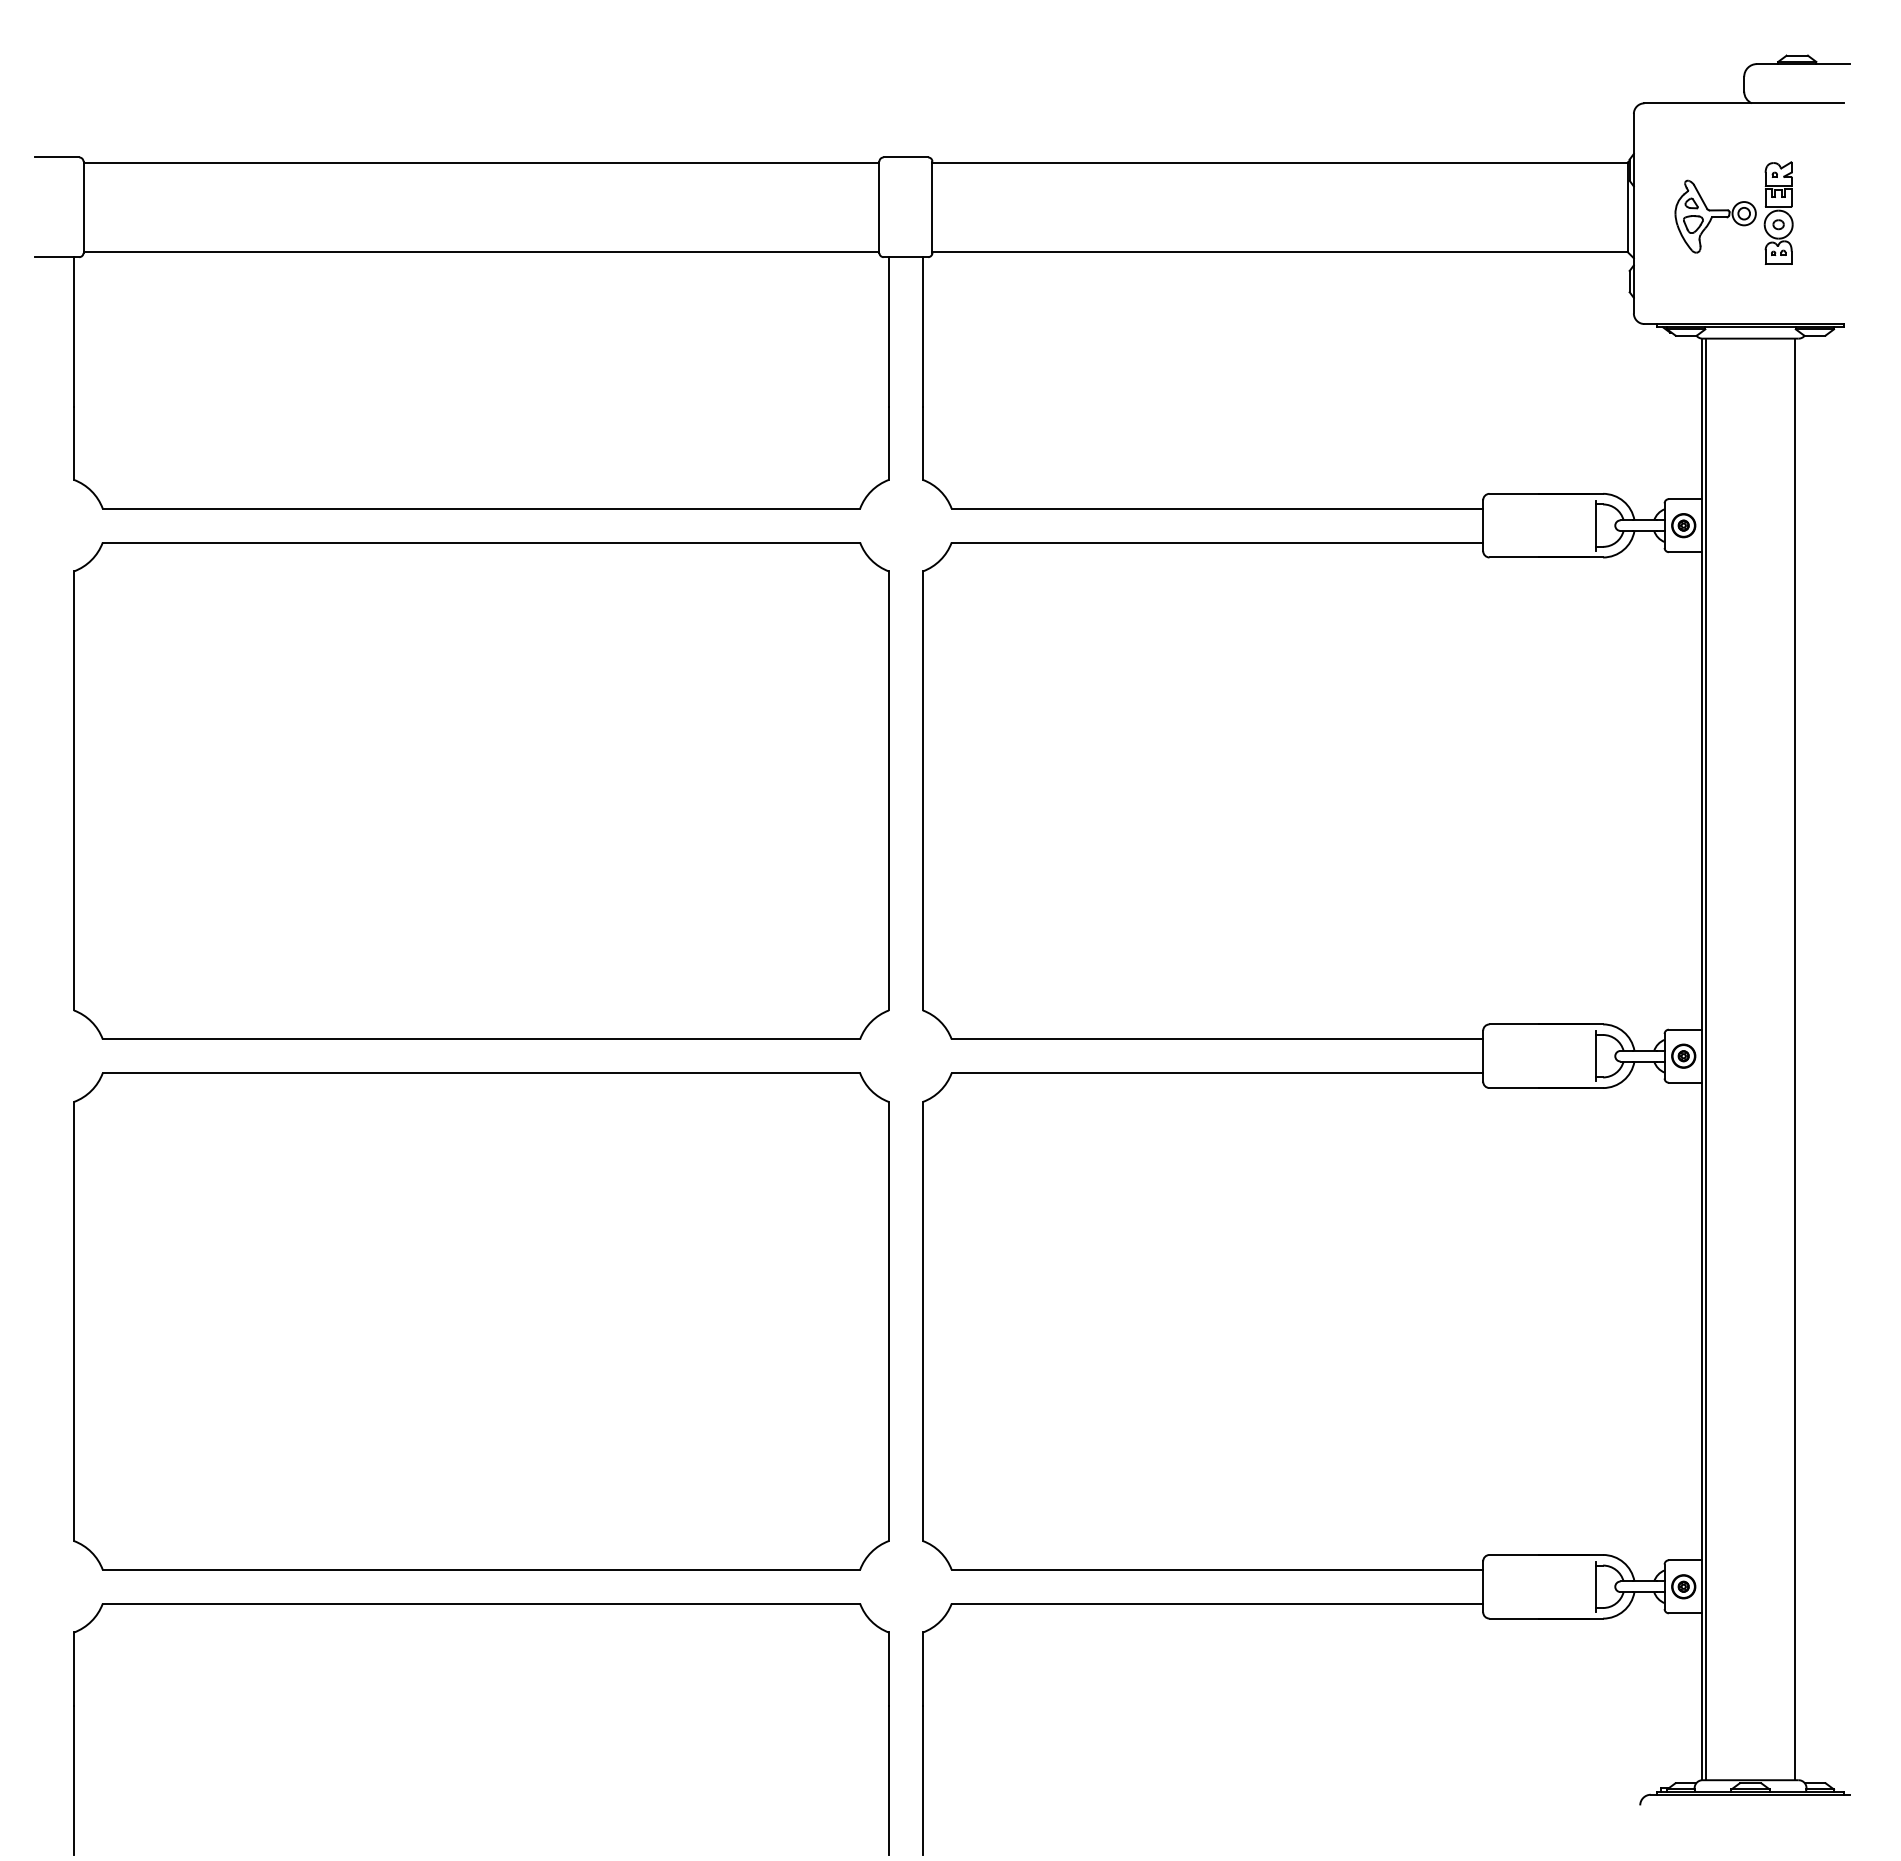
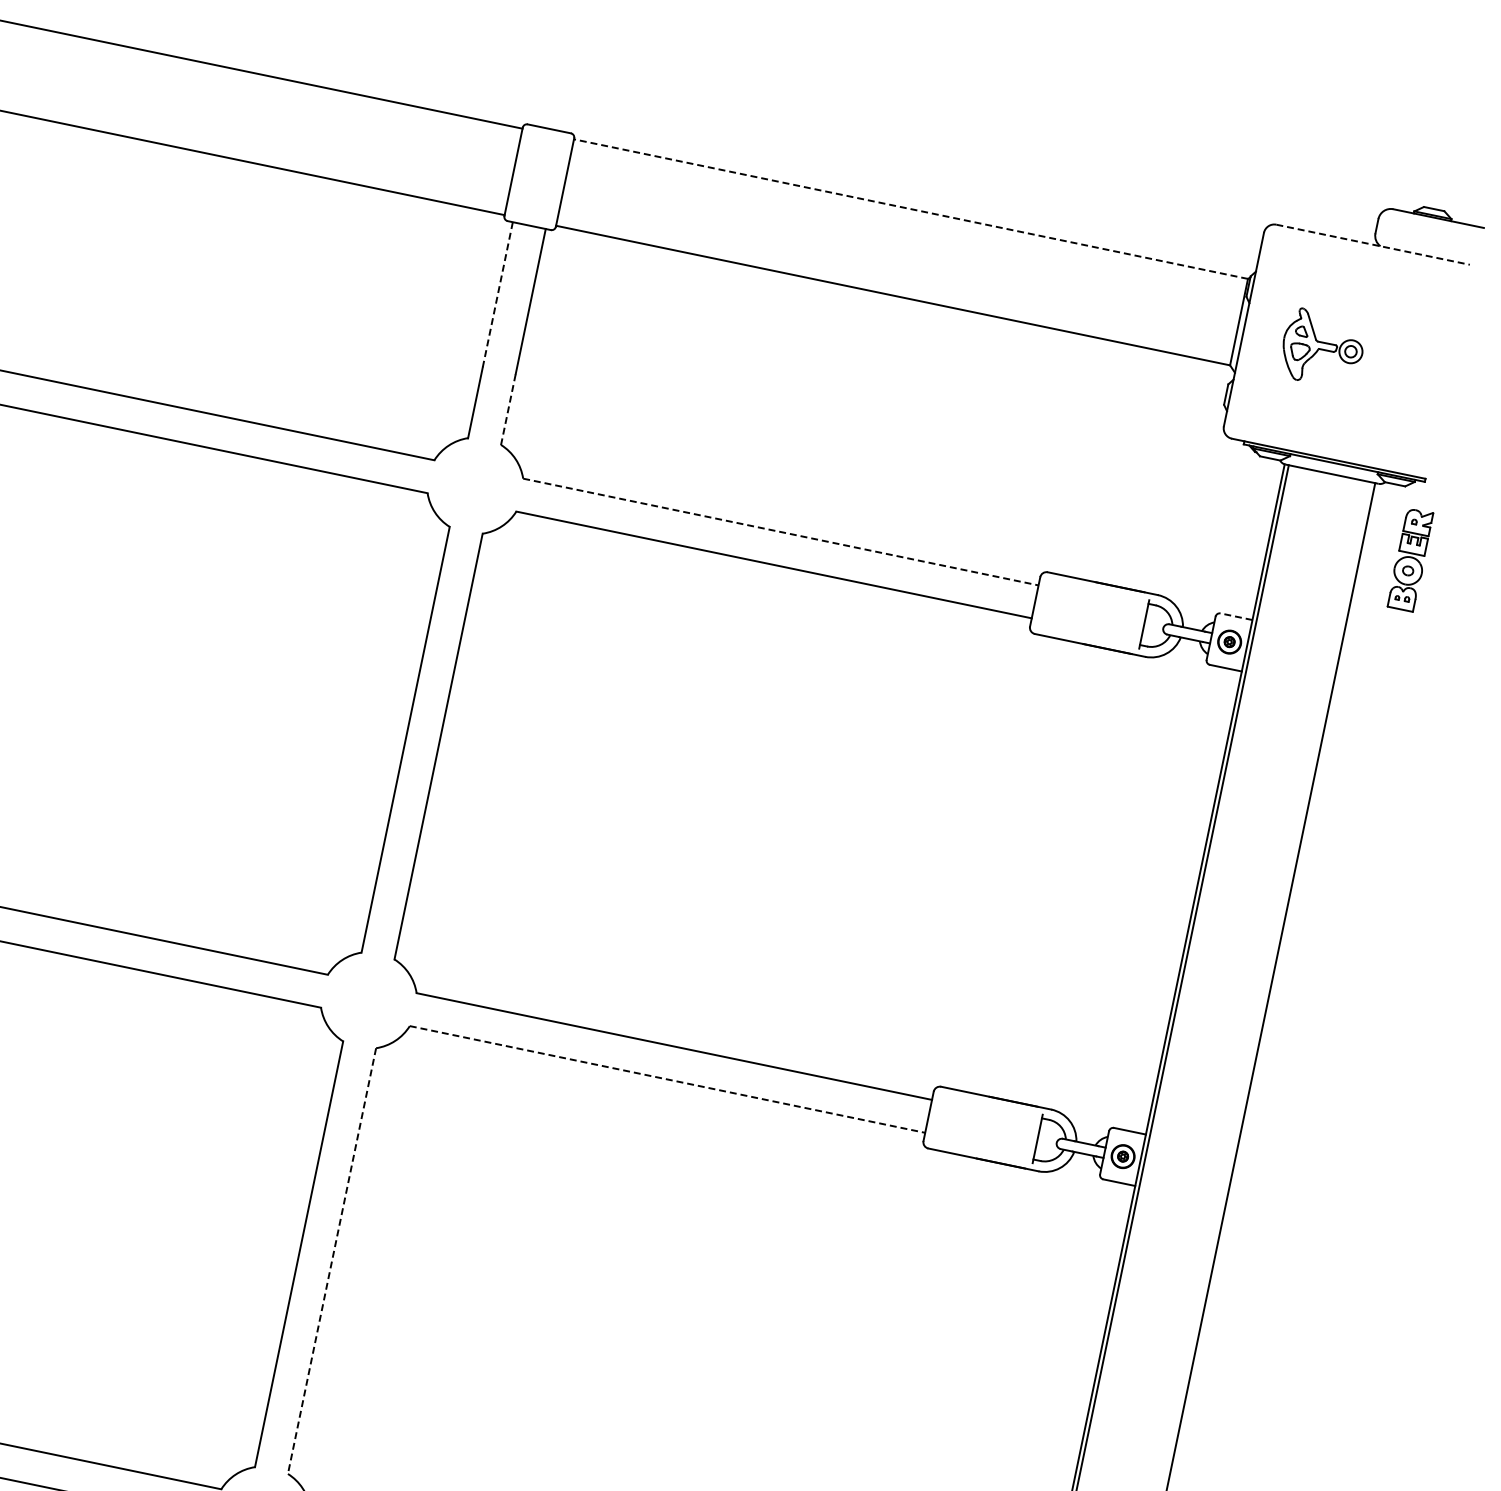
line: (1744, 103) -> (1373, 244), solid -> dashed
line: (1279, 162) -> (910, 208), solid -> dashed
part: (1778, 212) -> (1410, 559), moved
line: (888, 331) -> (497, 294), solid -> dashed
line: (922, 443) -> (507, 409), solid -> dashed
line: (1684, 499) -> (1235, 616), solid -> dashed
line: (1217, 508) -> (780, 531), solid -> dashed
line: (1217, 1073) -> (667, 1079), solid -> dashed
line: (922, 1321) -> (331, 1261), solid -> dashed

